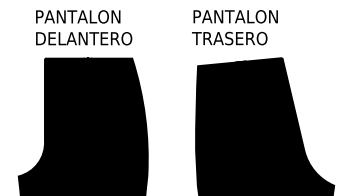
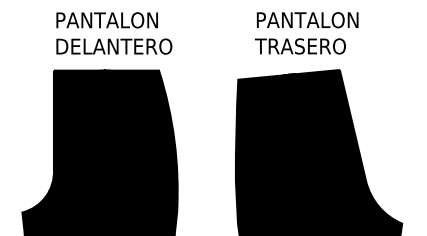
text: (84, 27) -> (114, 33), moved
text: (234, 27) -> (306, 33), moved

